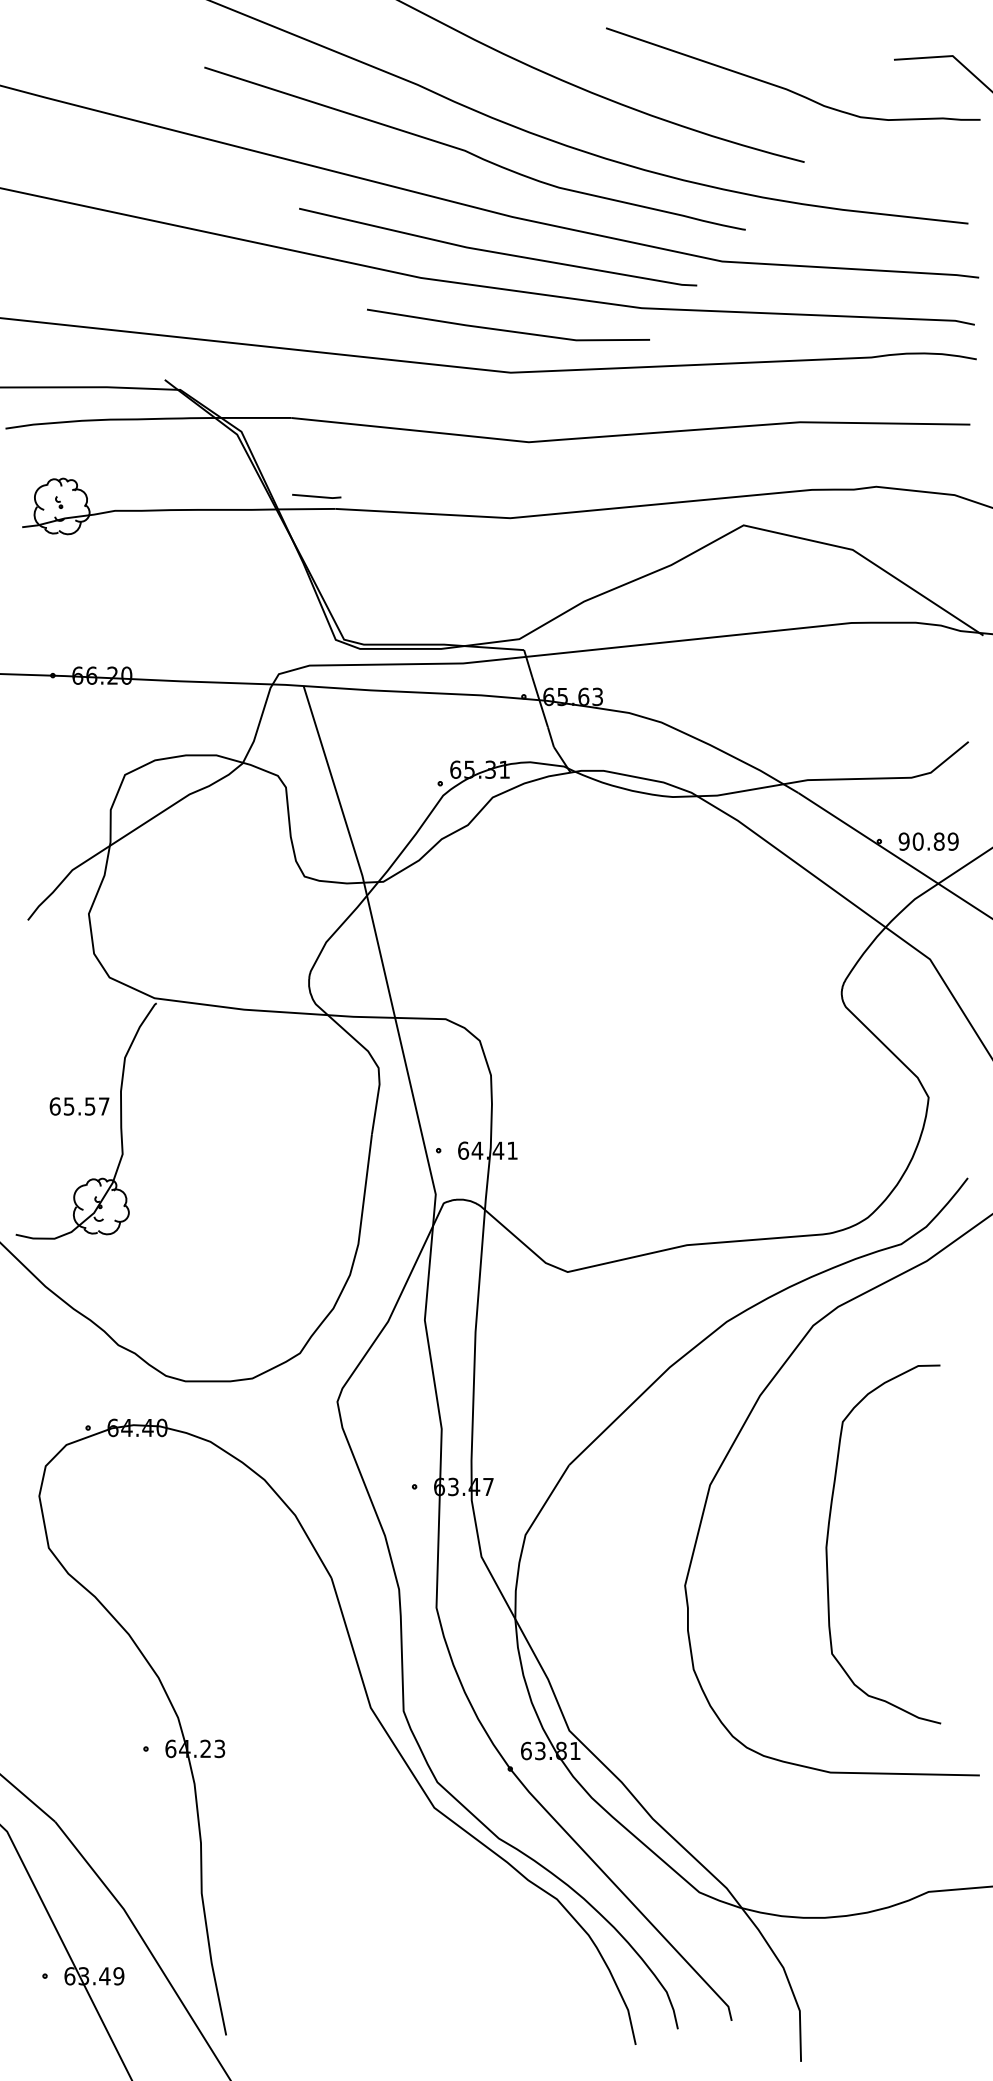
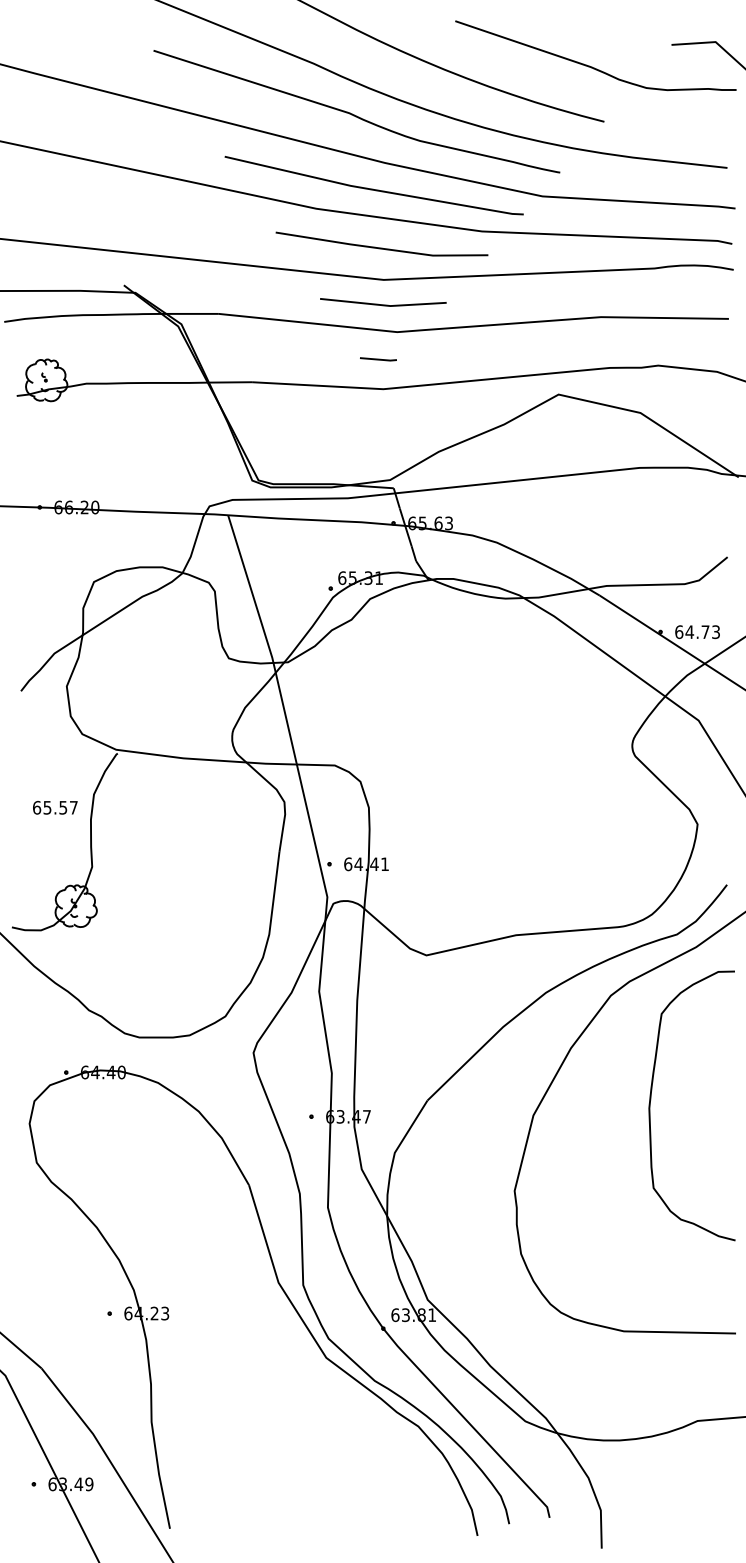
line: (510, 405) -> (383, 304), added
line: (316, 496) -> (378, 359), moved
text: (928, 841) -> (697, 632), 90.89 -> 64.73
text: (79, 1106) -> (55, 807), moved
curve: (828, 1540) -> (650, 1102), moved

